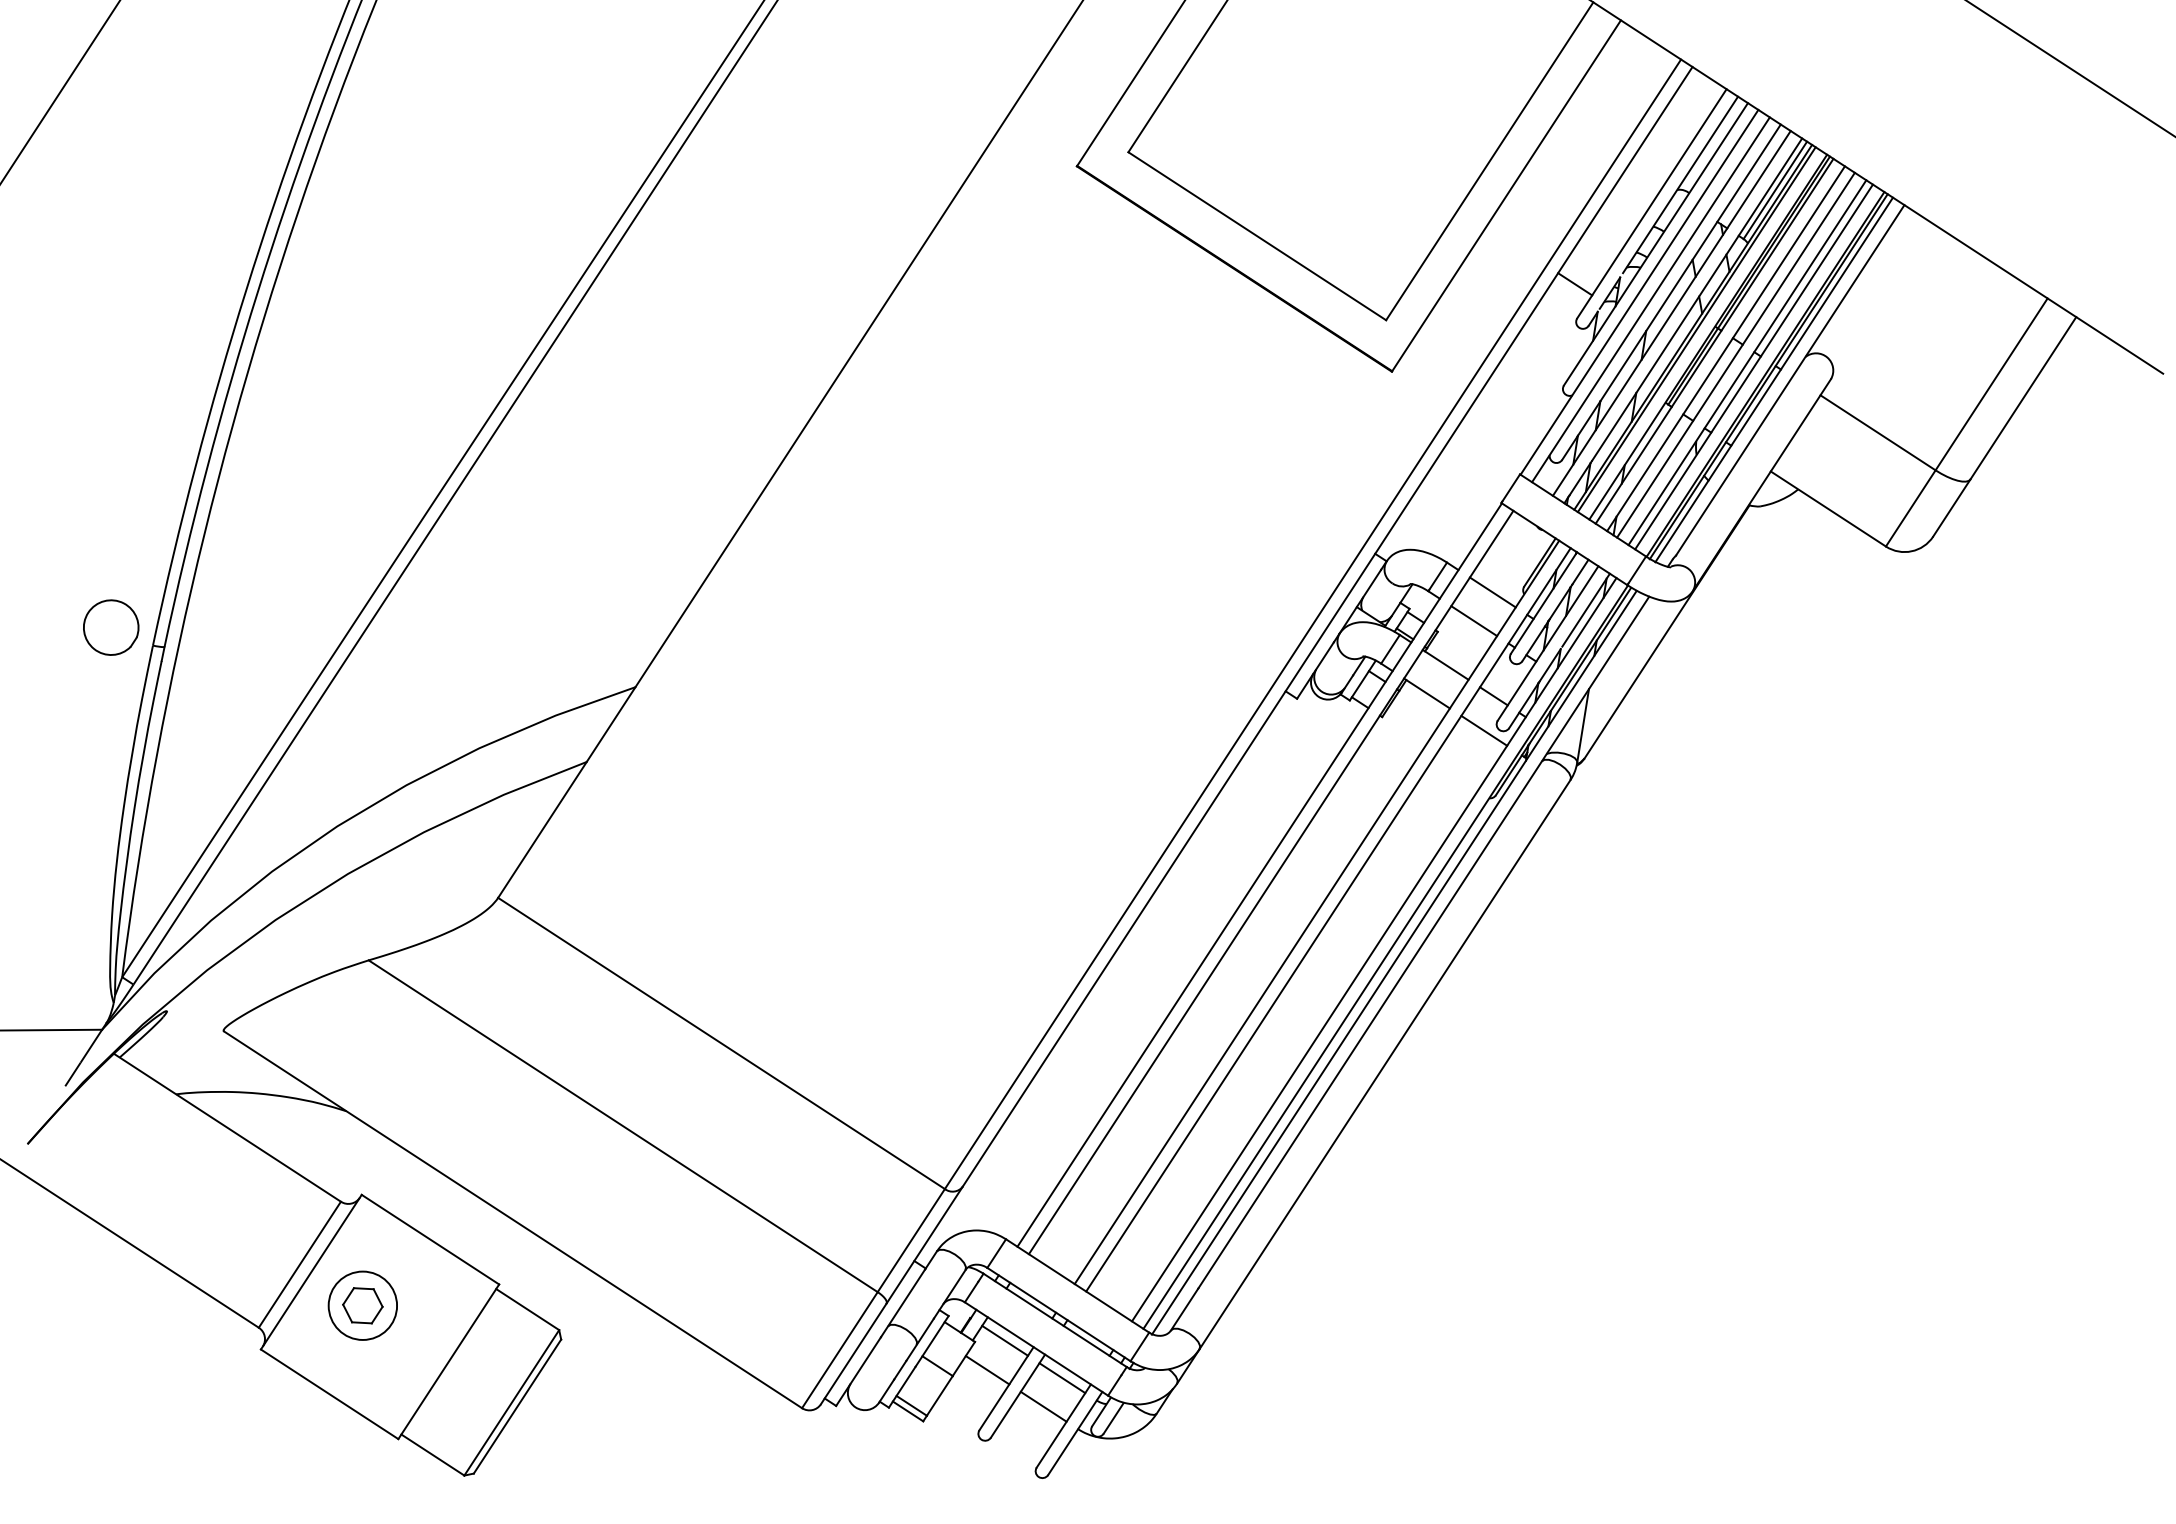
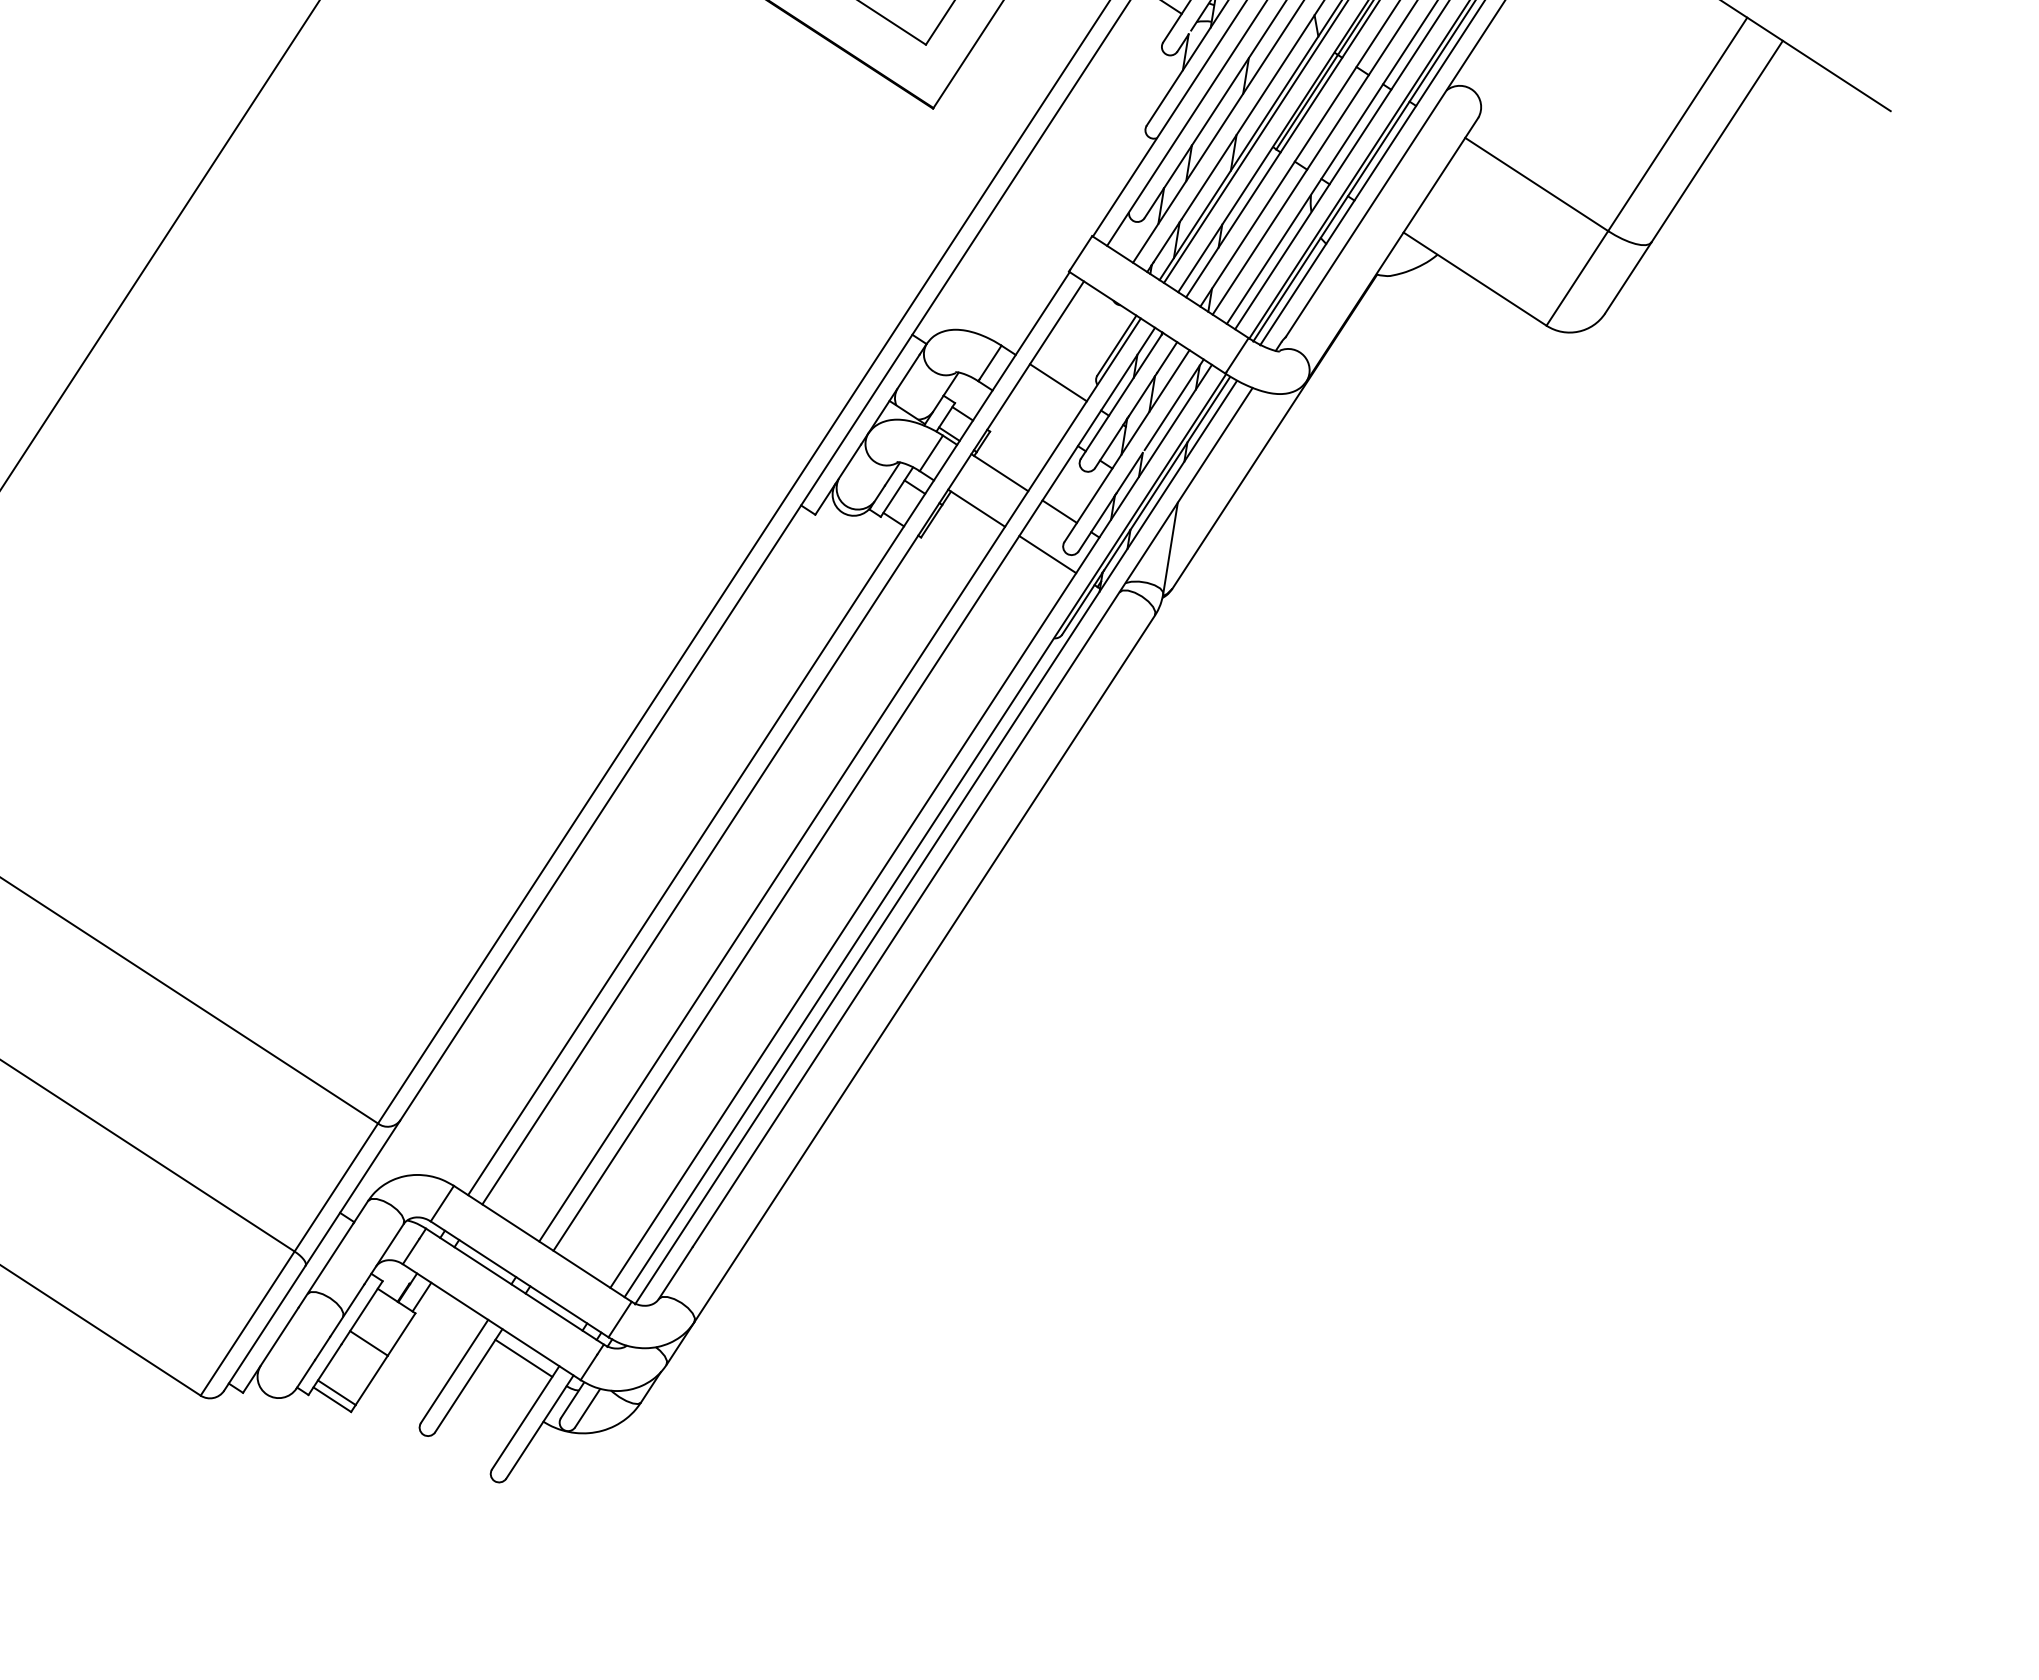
line: (1474, 621) -> (1035, 418), removed
line: (1005, 1340) -> (453, 1311), removed
line: (987, 1370) -> (430, 1348), removed
line: (1043, 1406) -> (500, 1393), removed

